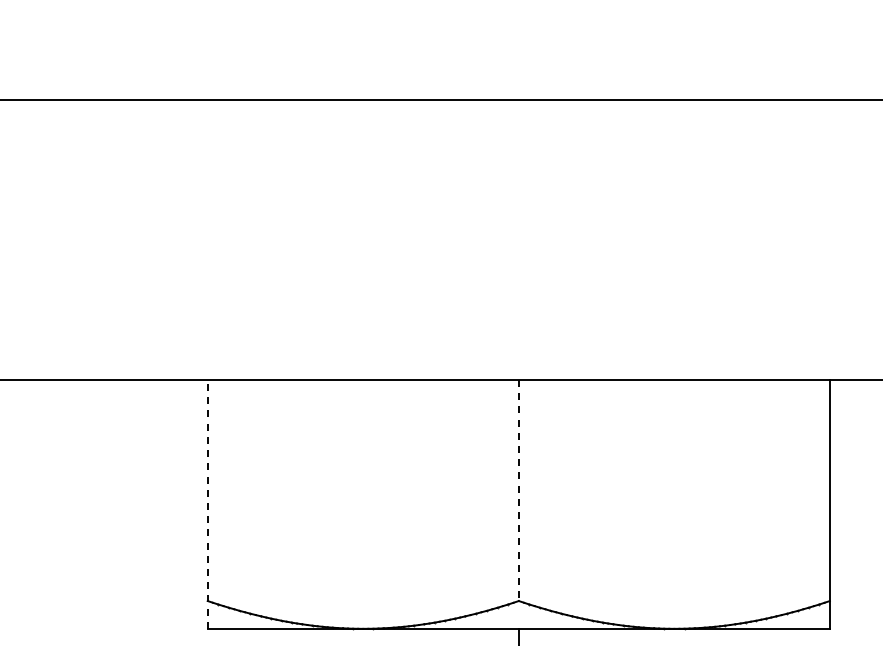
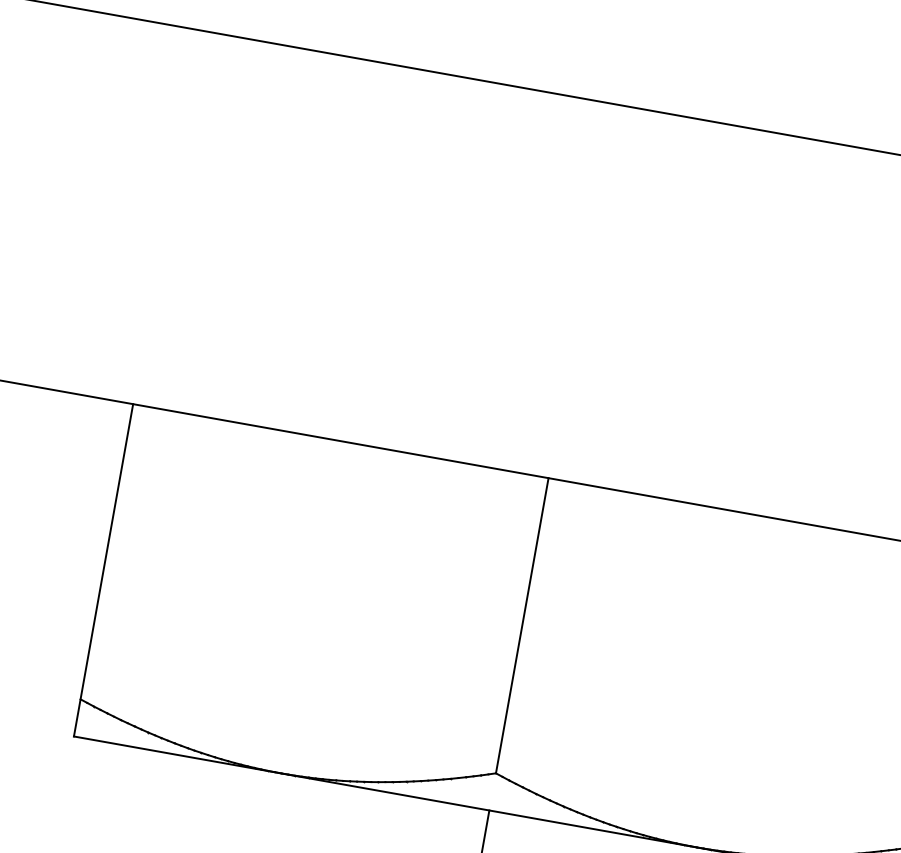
line: (518, 490) -> (521, 625), dashed -> solid
line: (207, 503) -> (103, 569), dashed -> solid

